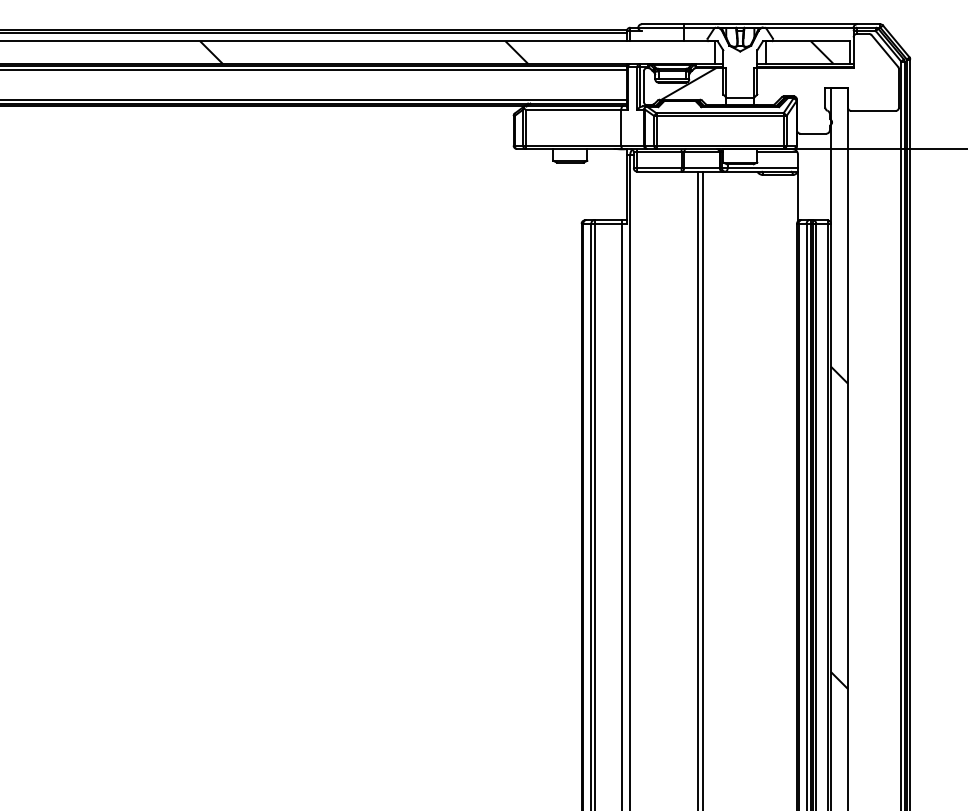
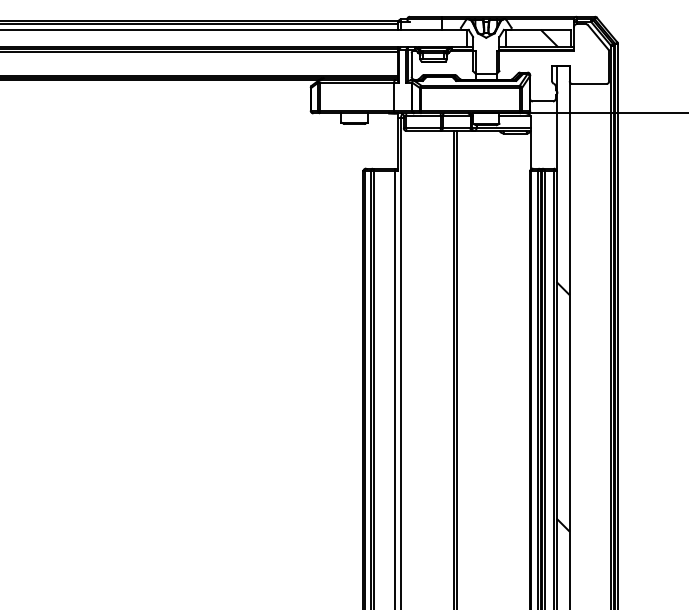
hatch: (364, 52) -> (195, 38), removed
hatch: (683, 86) -> (442, 64), removed

